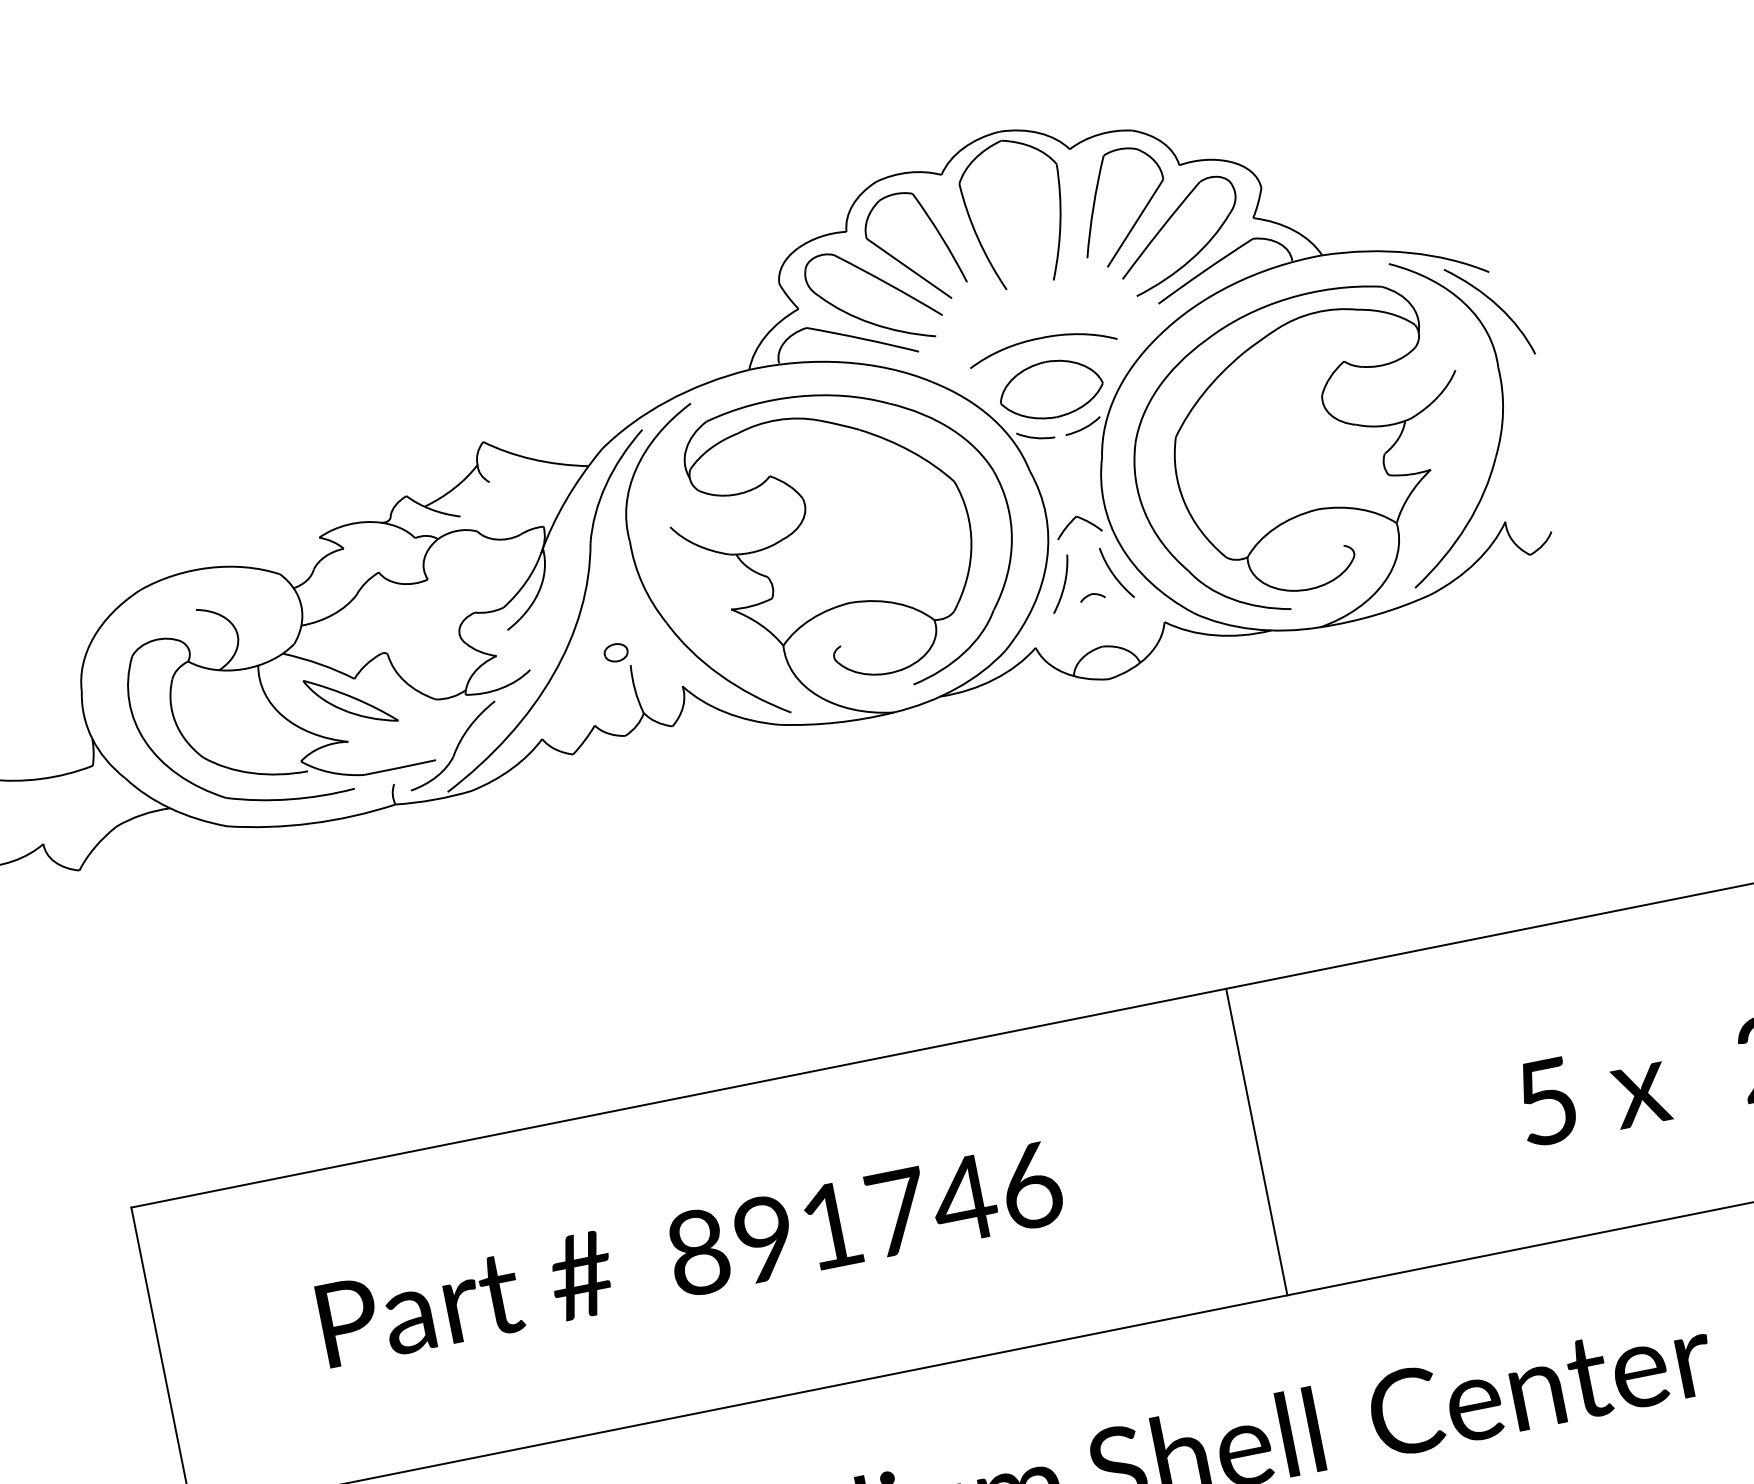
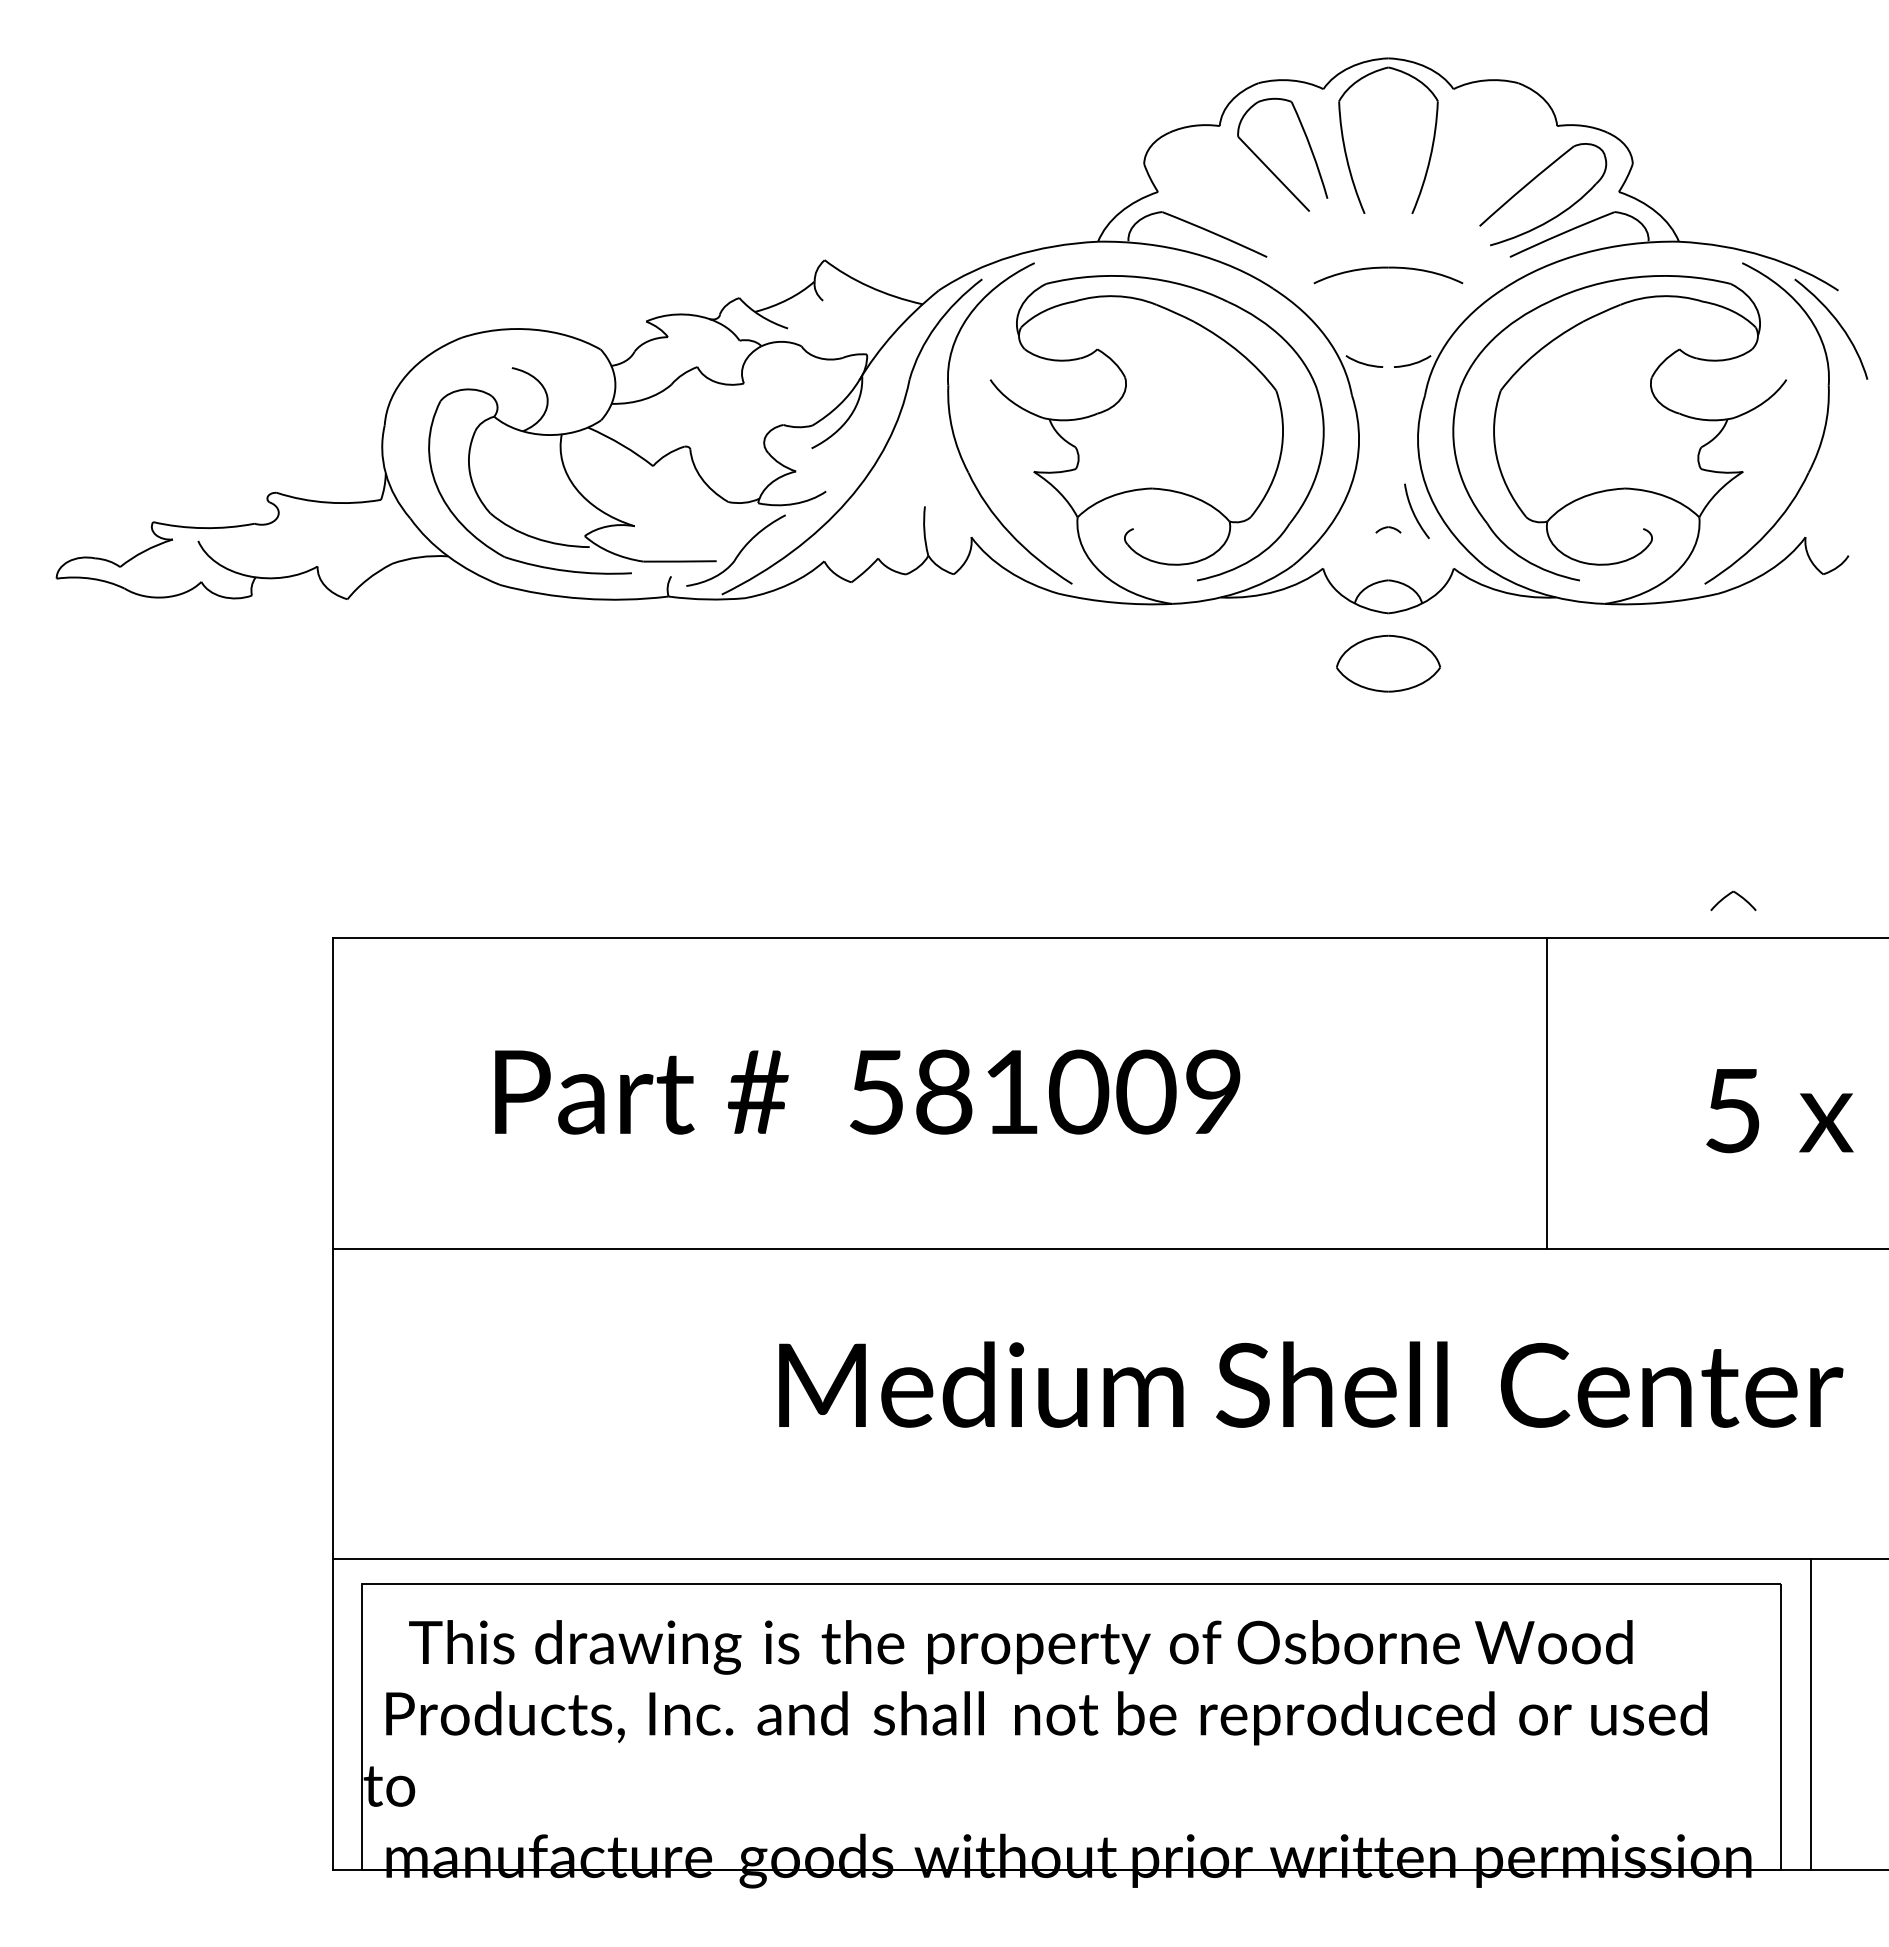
part: (1138, 216) -> (1507, 168), removed
part: (883, 282) -> (1245, 182), removed
part: (1051, 389) -> (1388, 663), moved
part: (1073, 521) -> (1729, 895), moved
curve: (1063, 584) -> (1362, 512), removed
part: (615, 652) -> (912, 491), removed
part: (351, 700) -> (645, 486), removed
line: (1256, 1142) -> (1547, 1093), moved
text: (864, 1218) -> (1045, 1091), 891746 -> 581009

